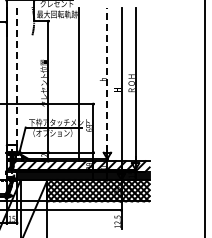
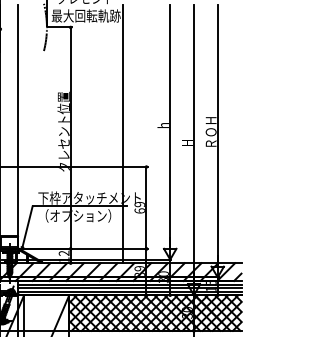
line: (107, 79) -> (170, 125), dashed -> solid
line: (17, 80) -> (18, 127), dashed -> solid

